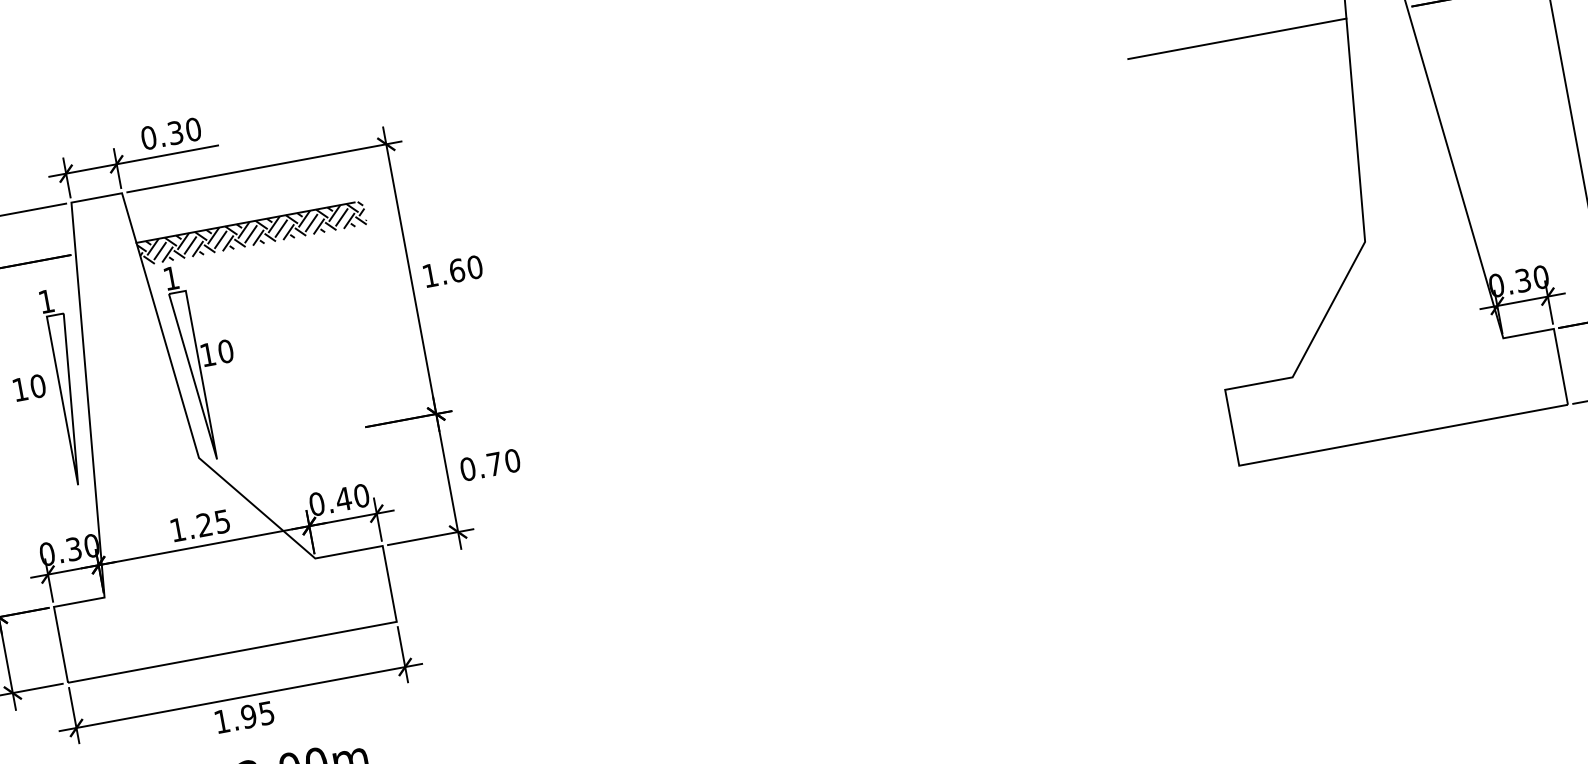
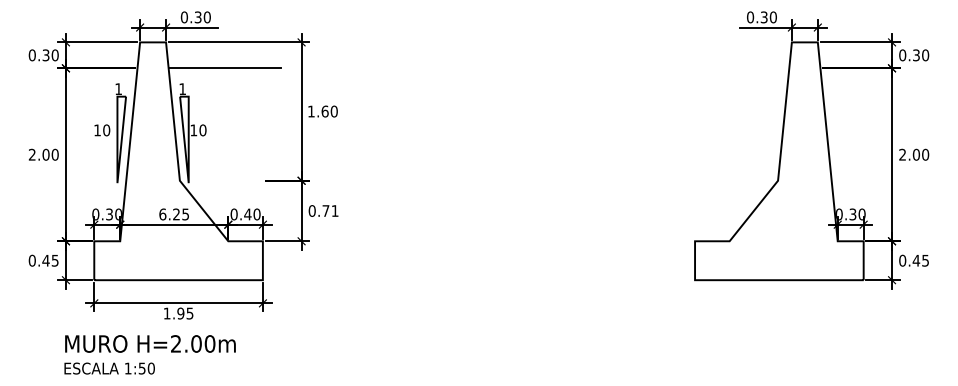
line: (1237, 39) -> (733, 68), removed
hatch: (251, 234) -> (226, 74), removed
text: (511, 460) -> (334, 210), 0.70 -> 0.71
text: (177, 530) -> (162, 214), 1.25 -> 6.25

